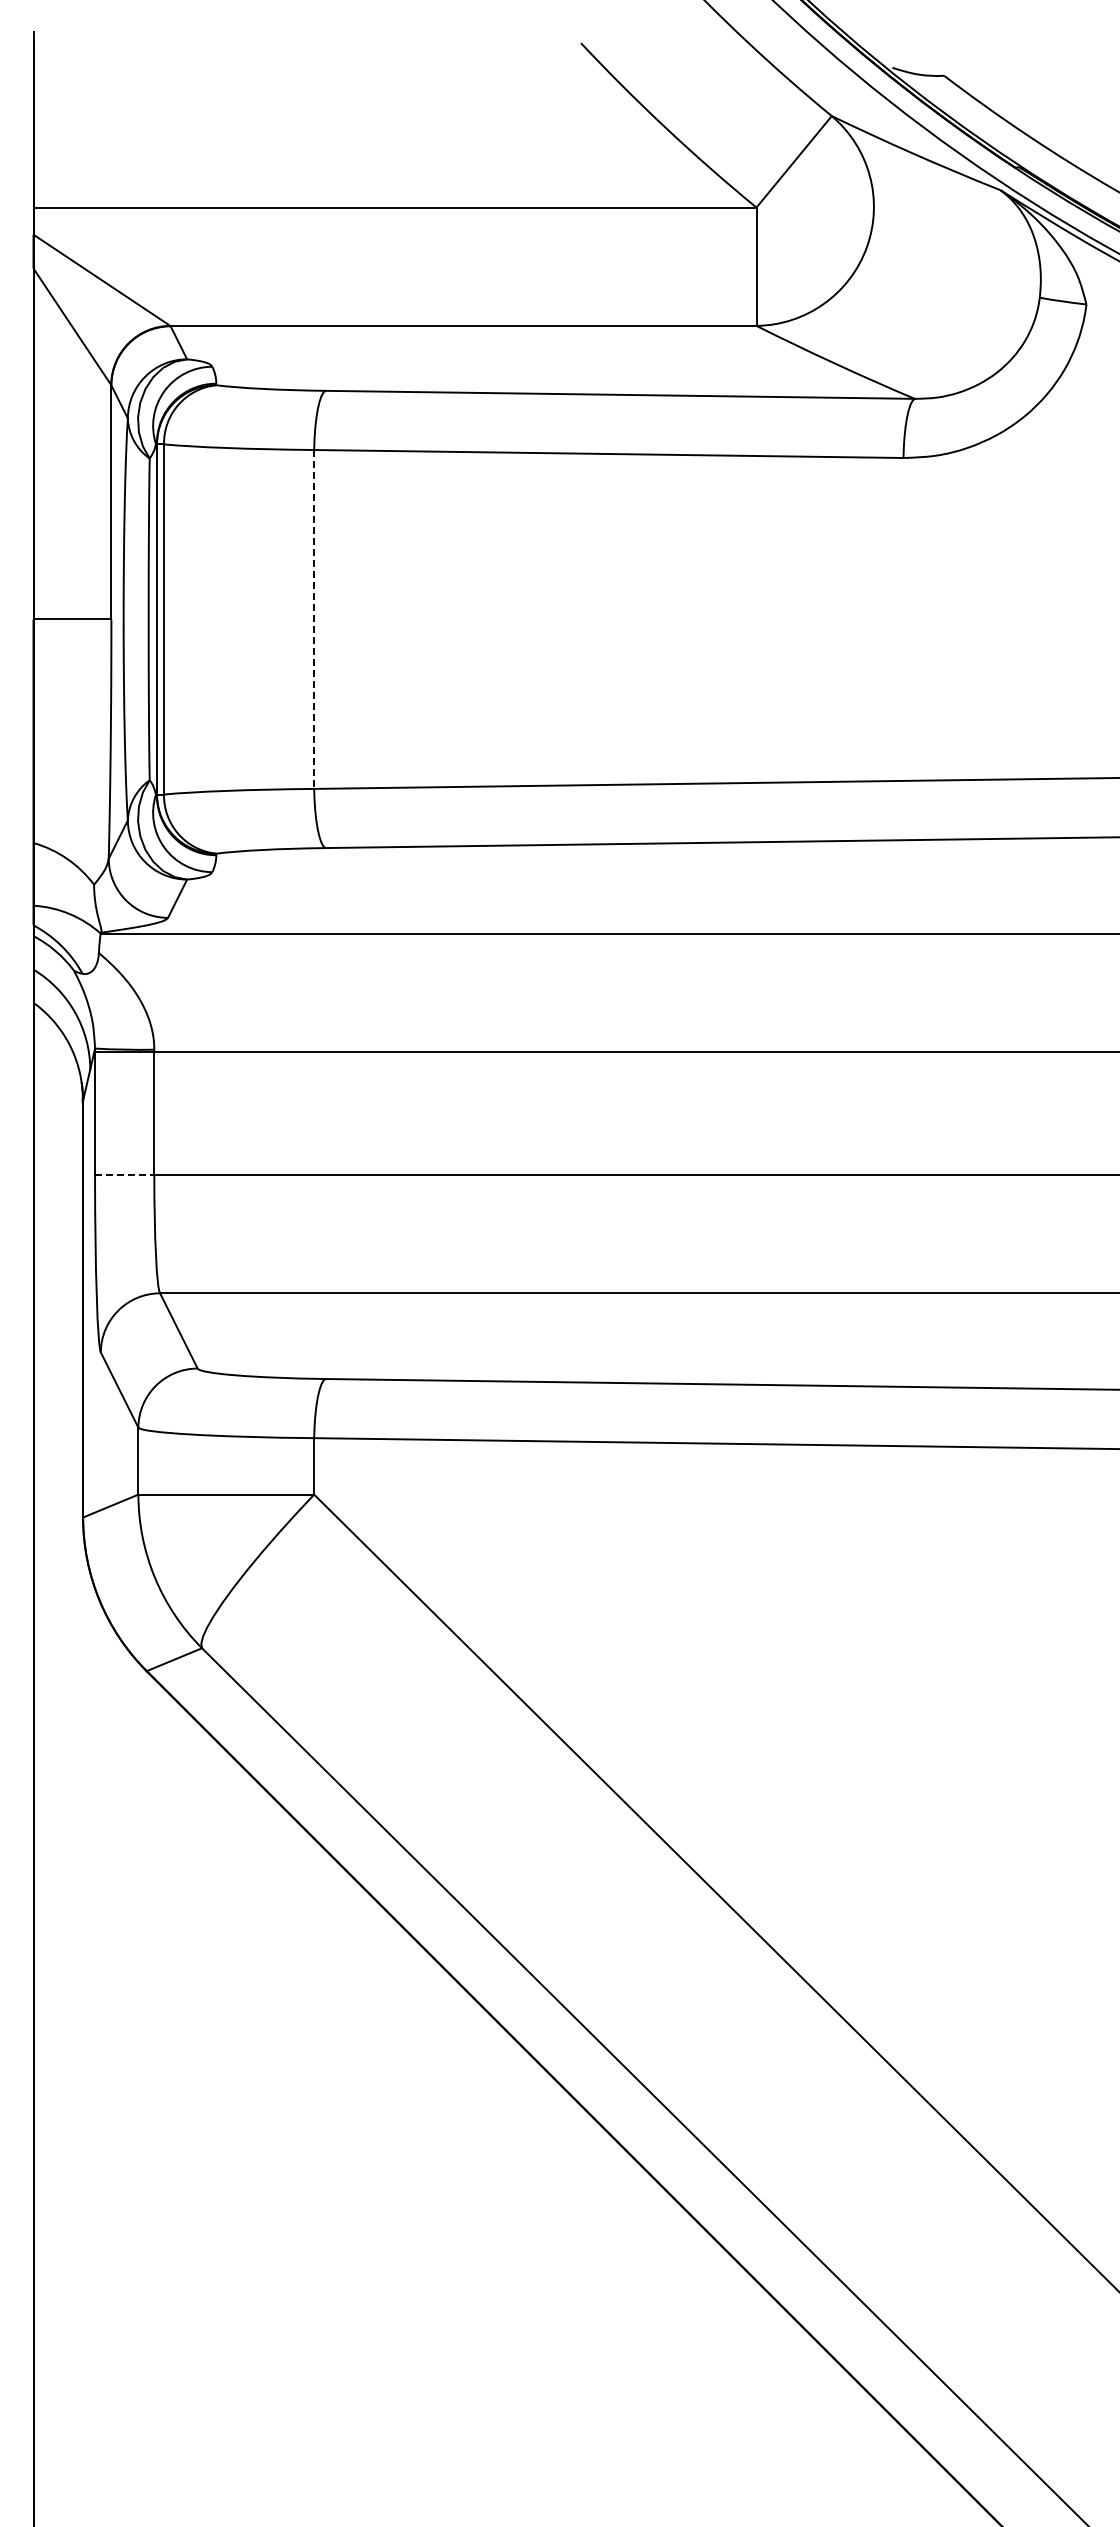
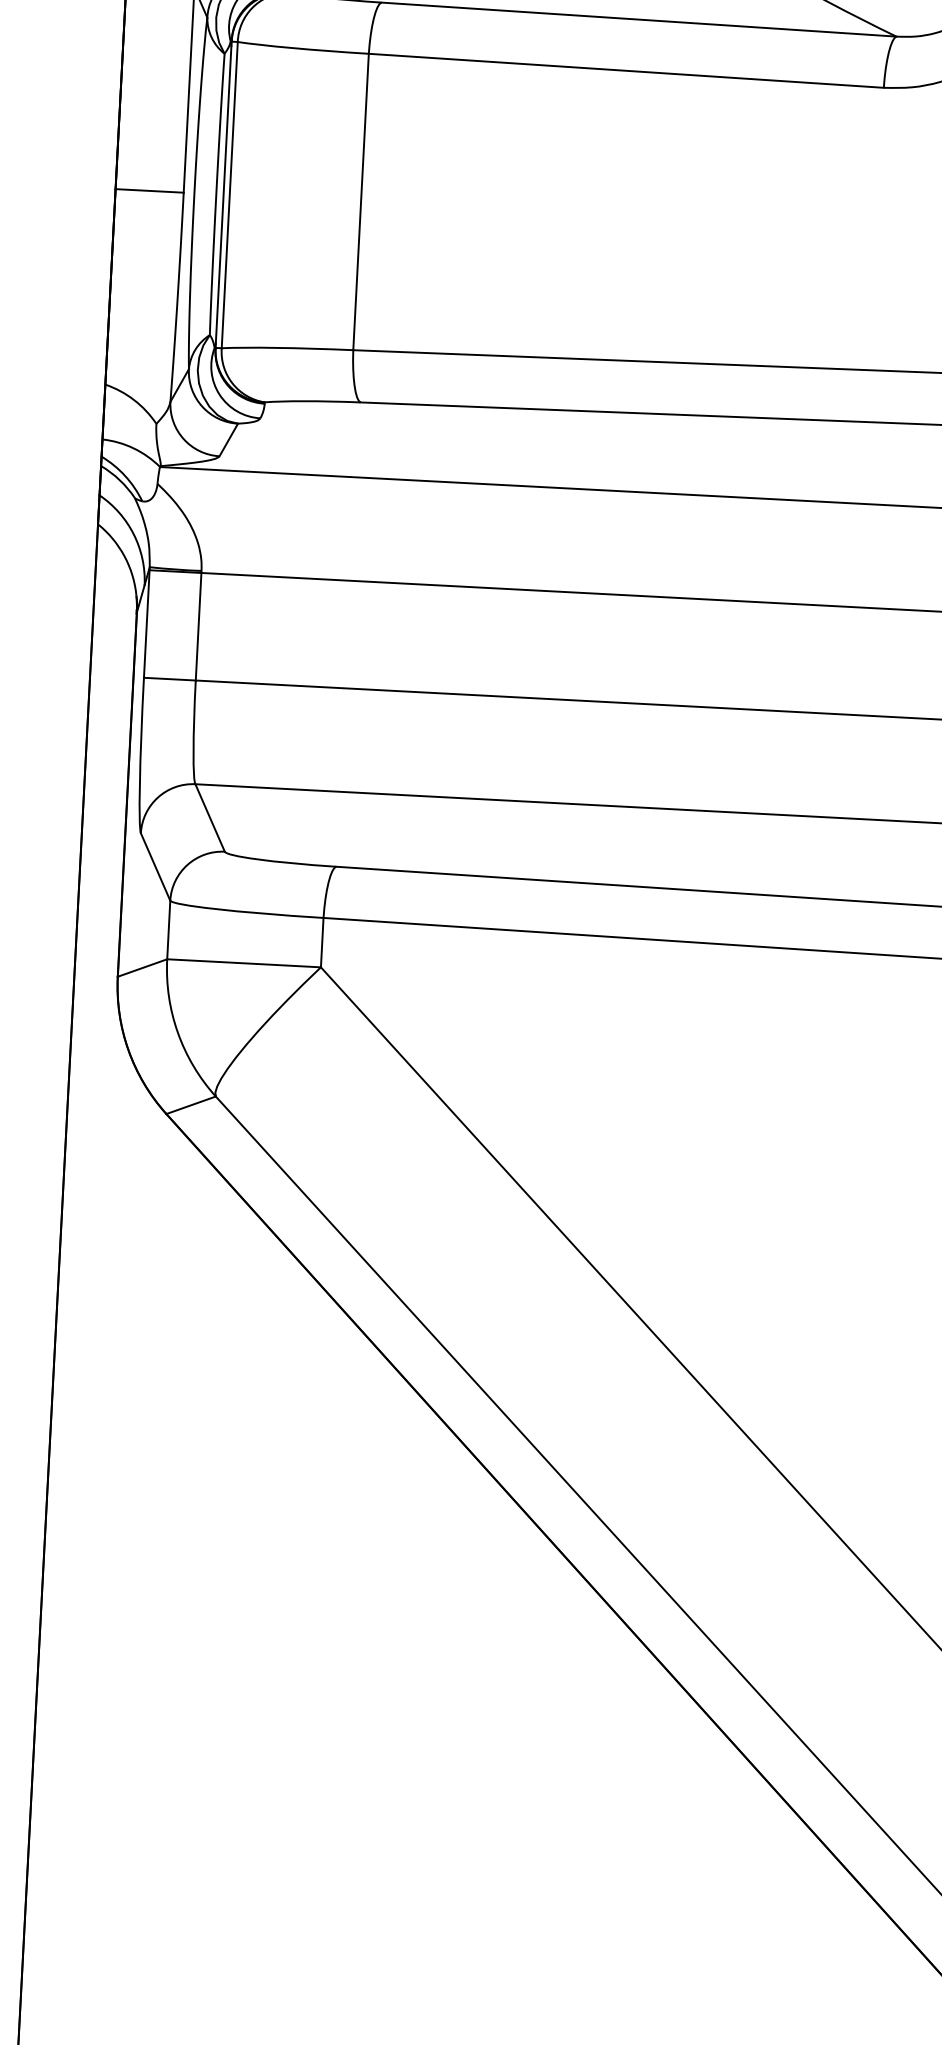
line: (314, 619) -> (361, 202), dashed -> solid
line: (124, 1175) -> (169, 679), dashed -> solid

